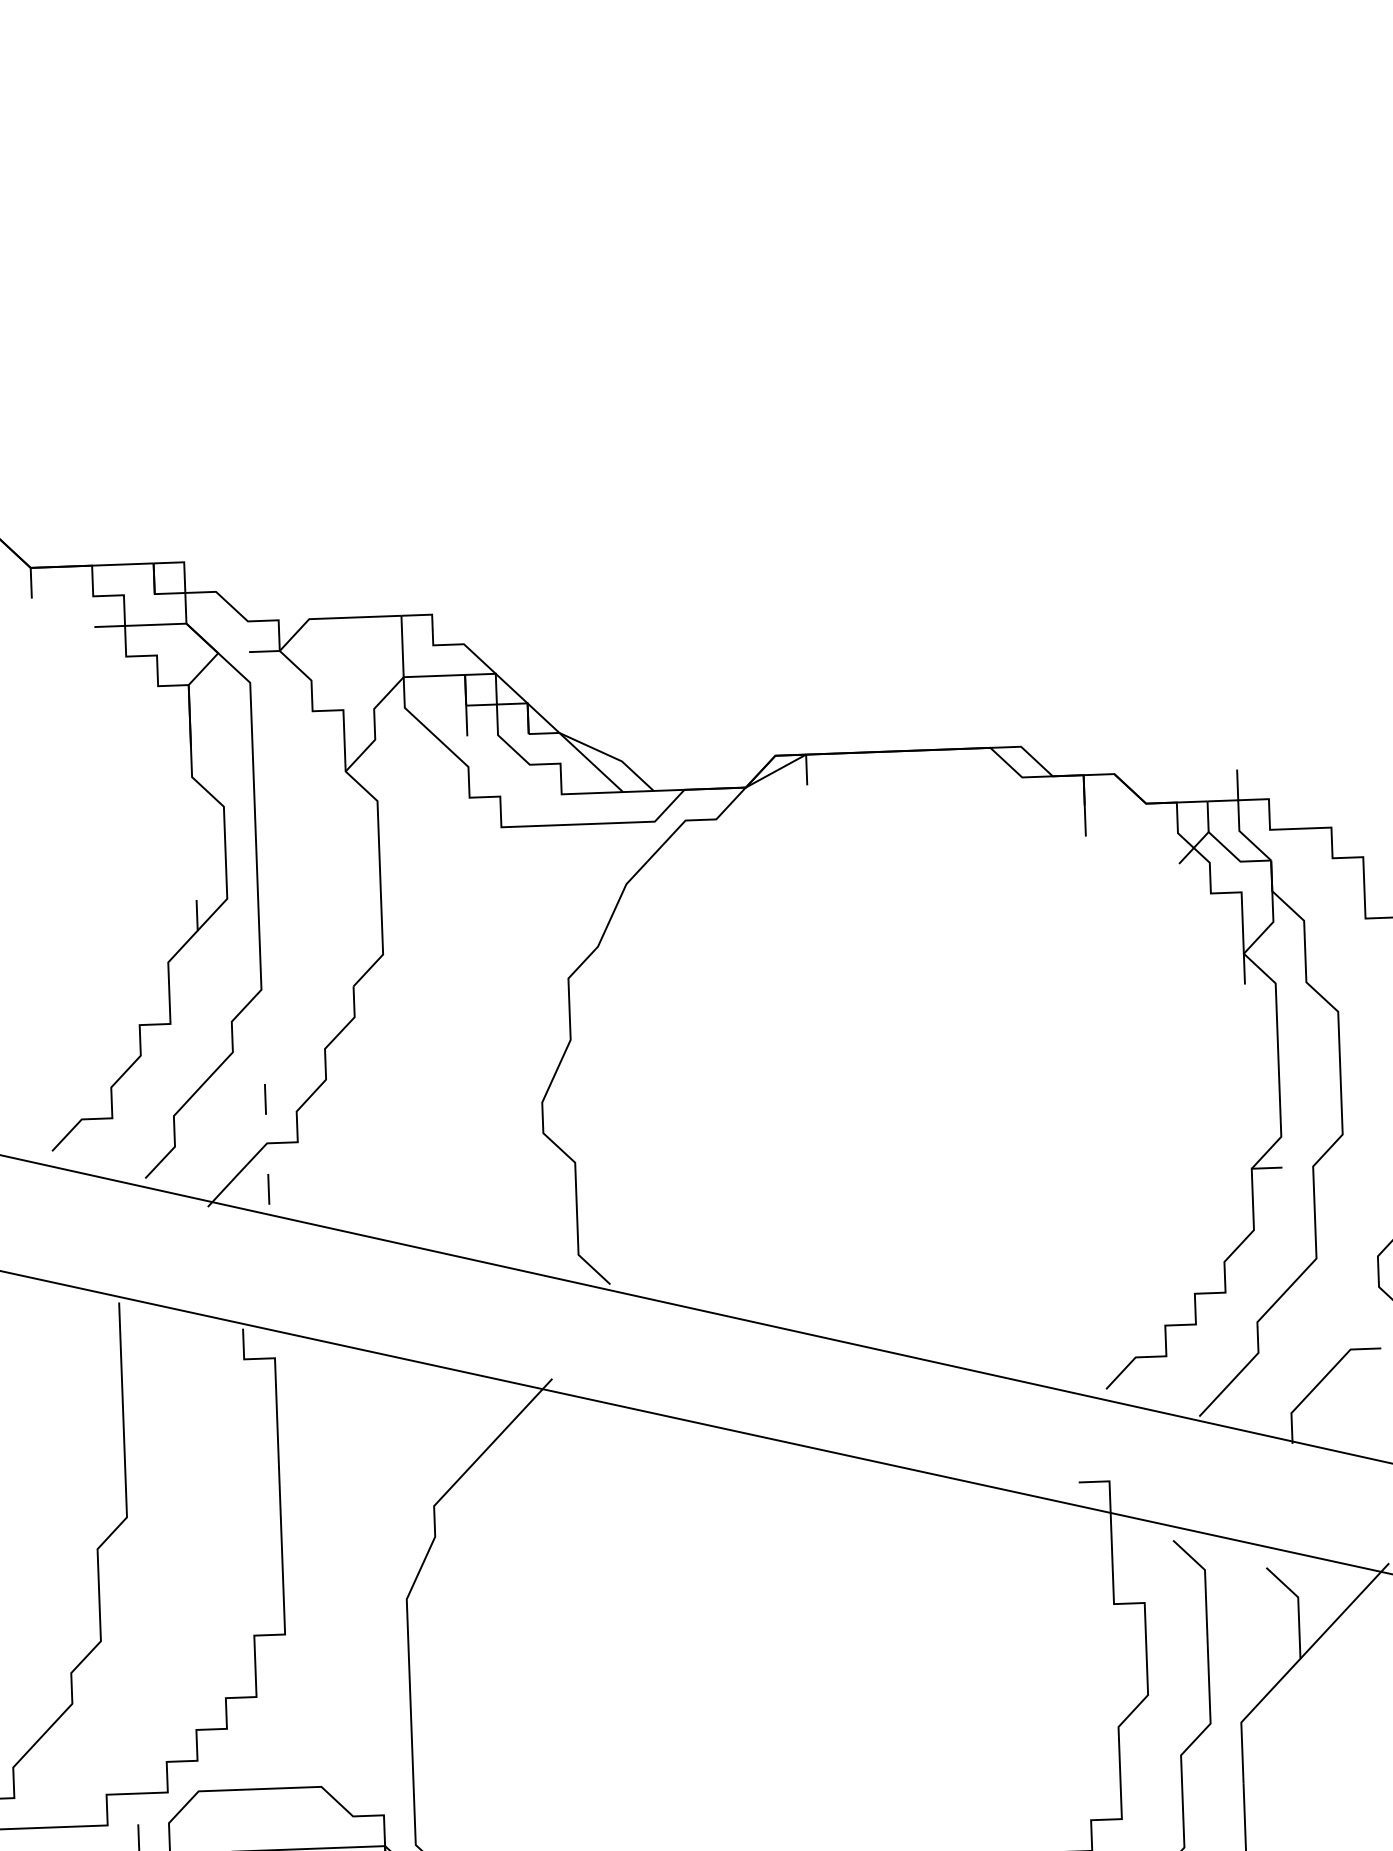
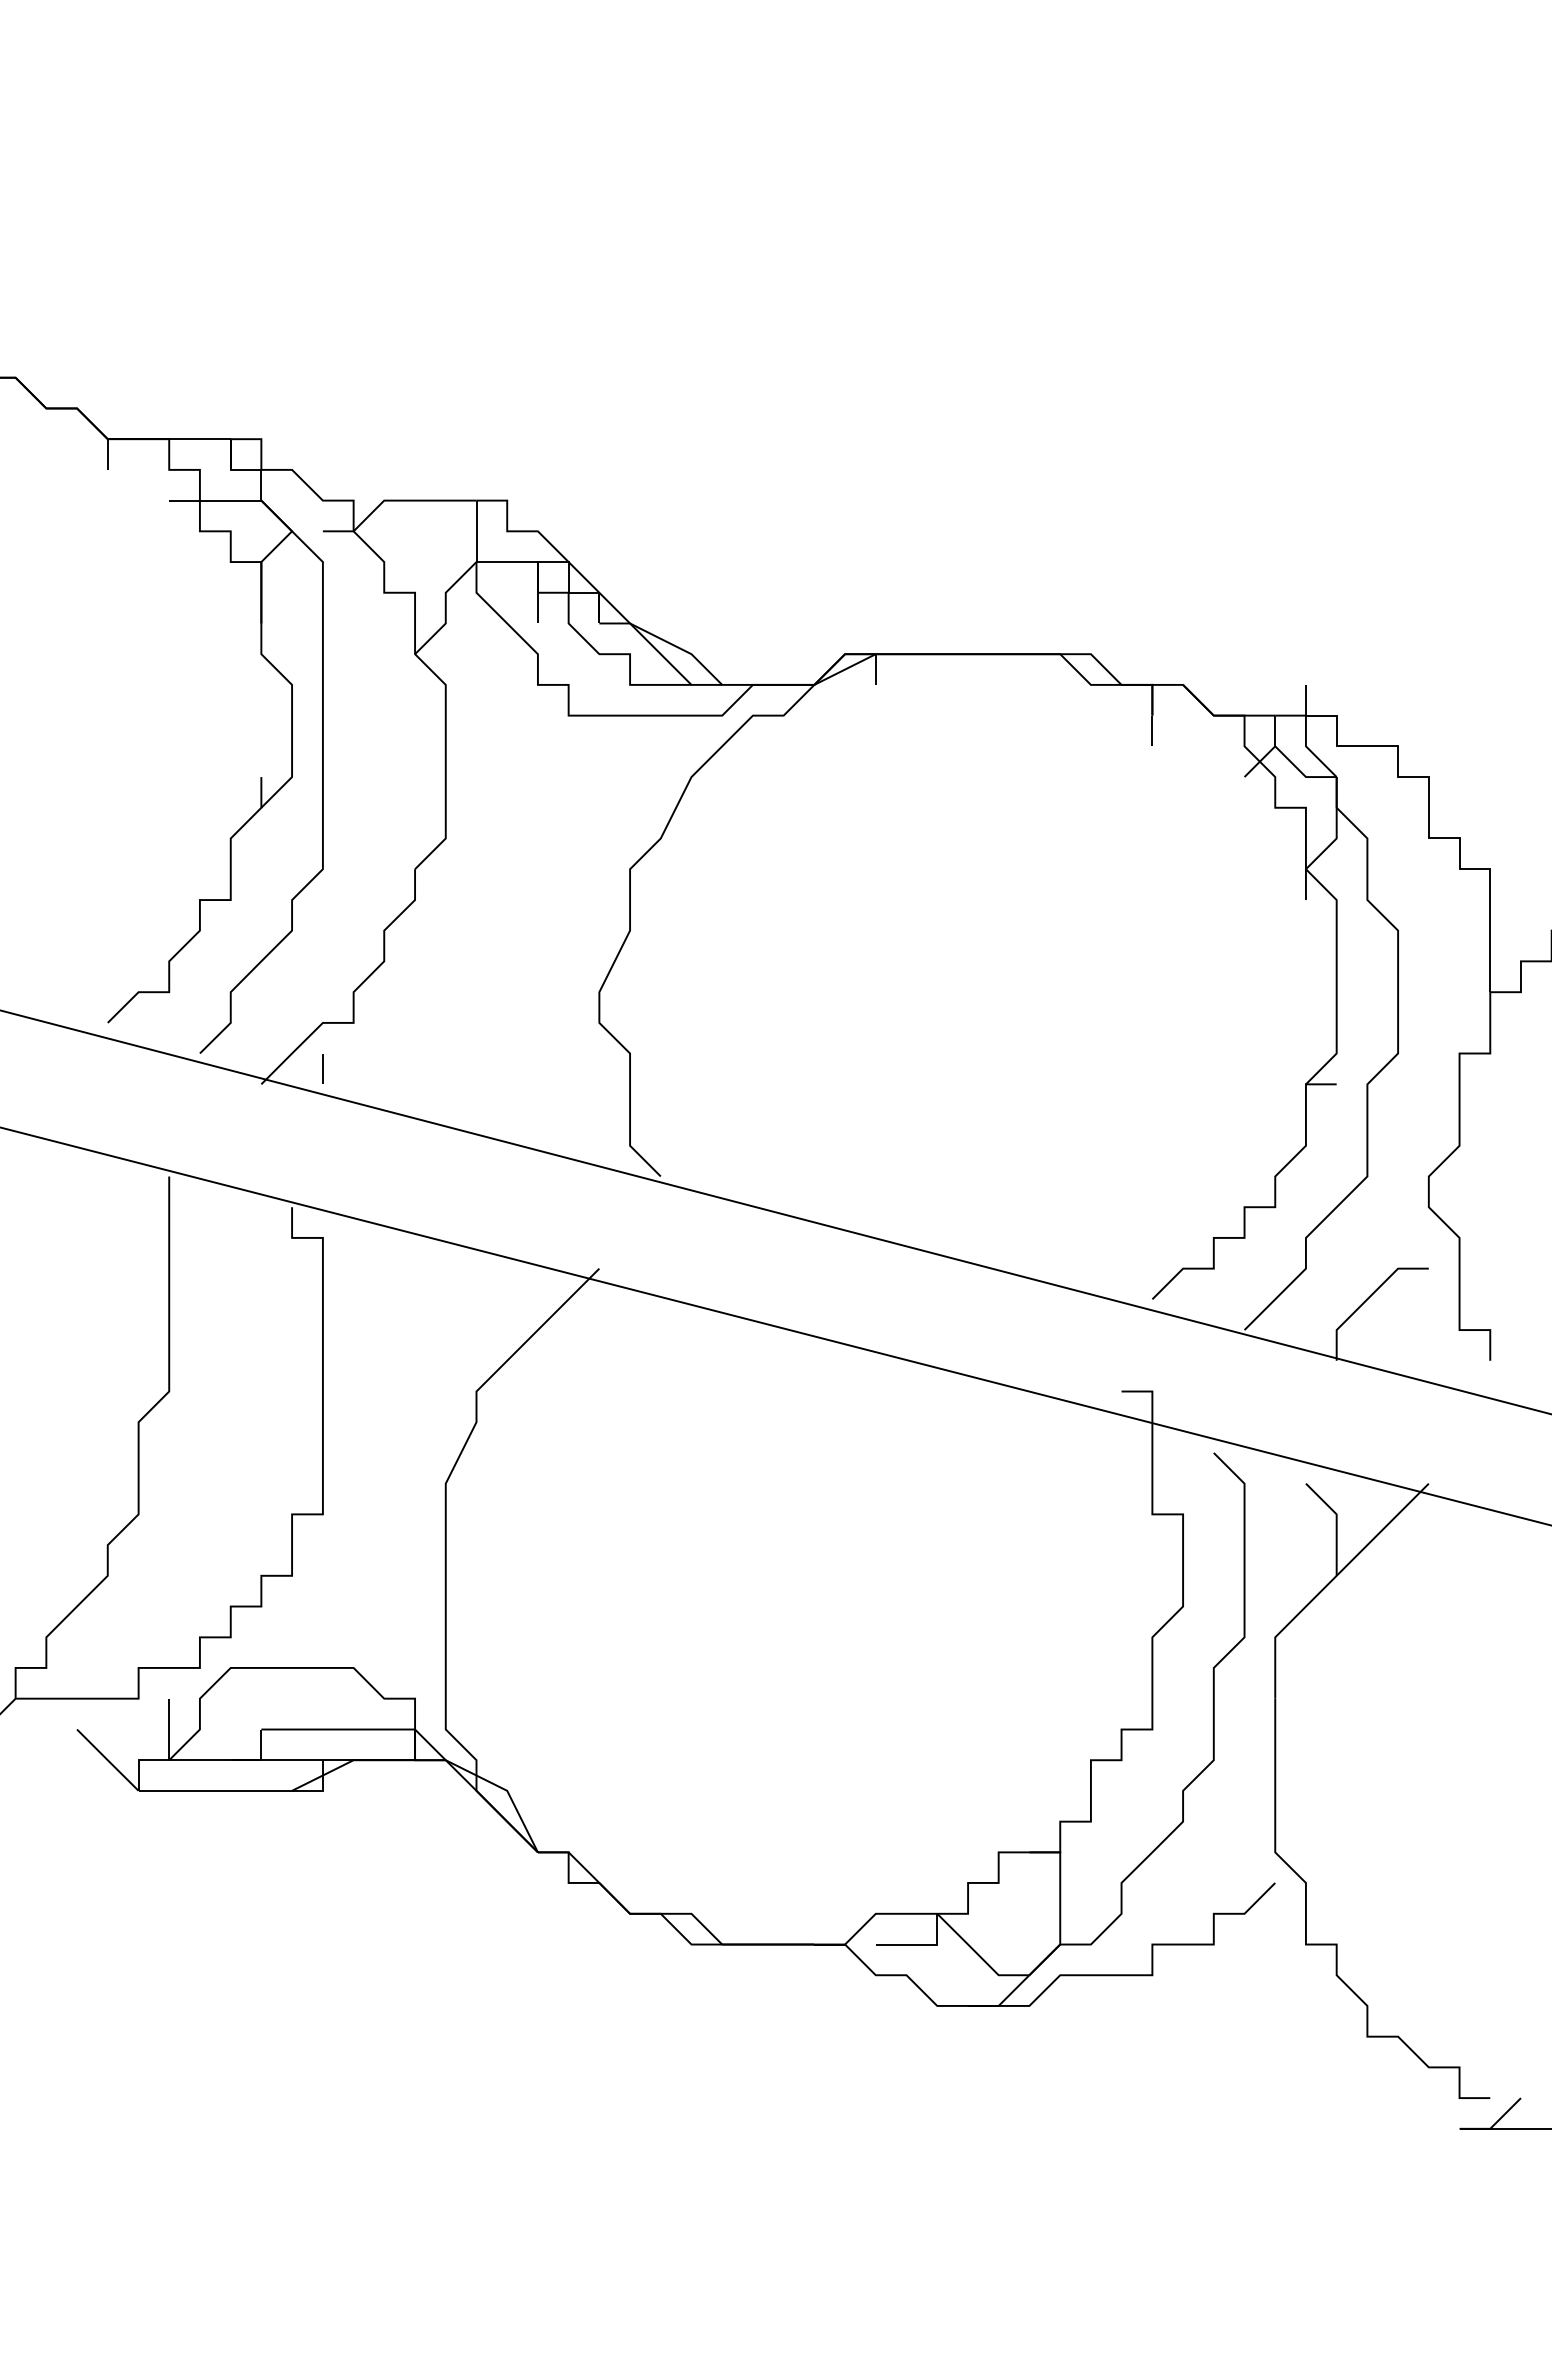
line: (265, 1099) -> (322, 978), removed

